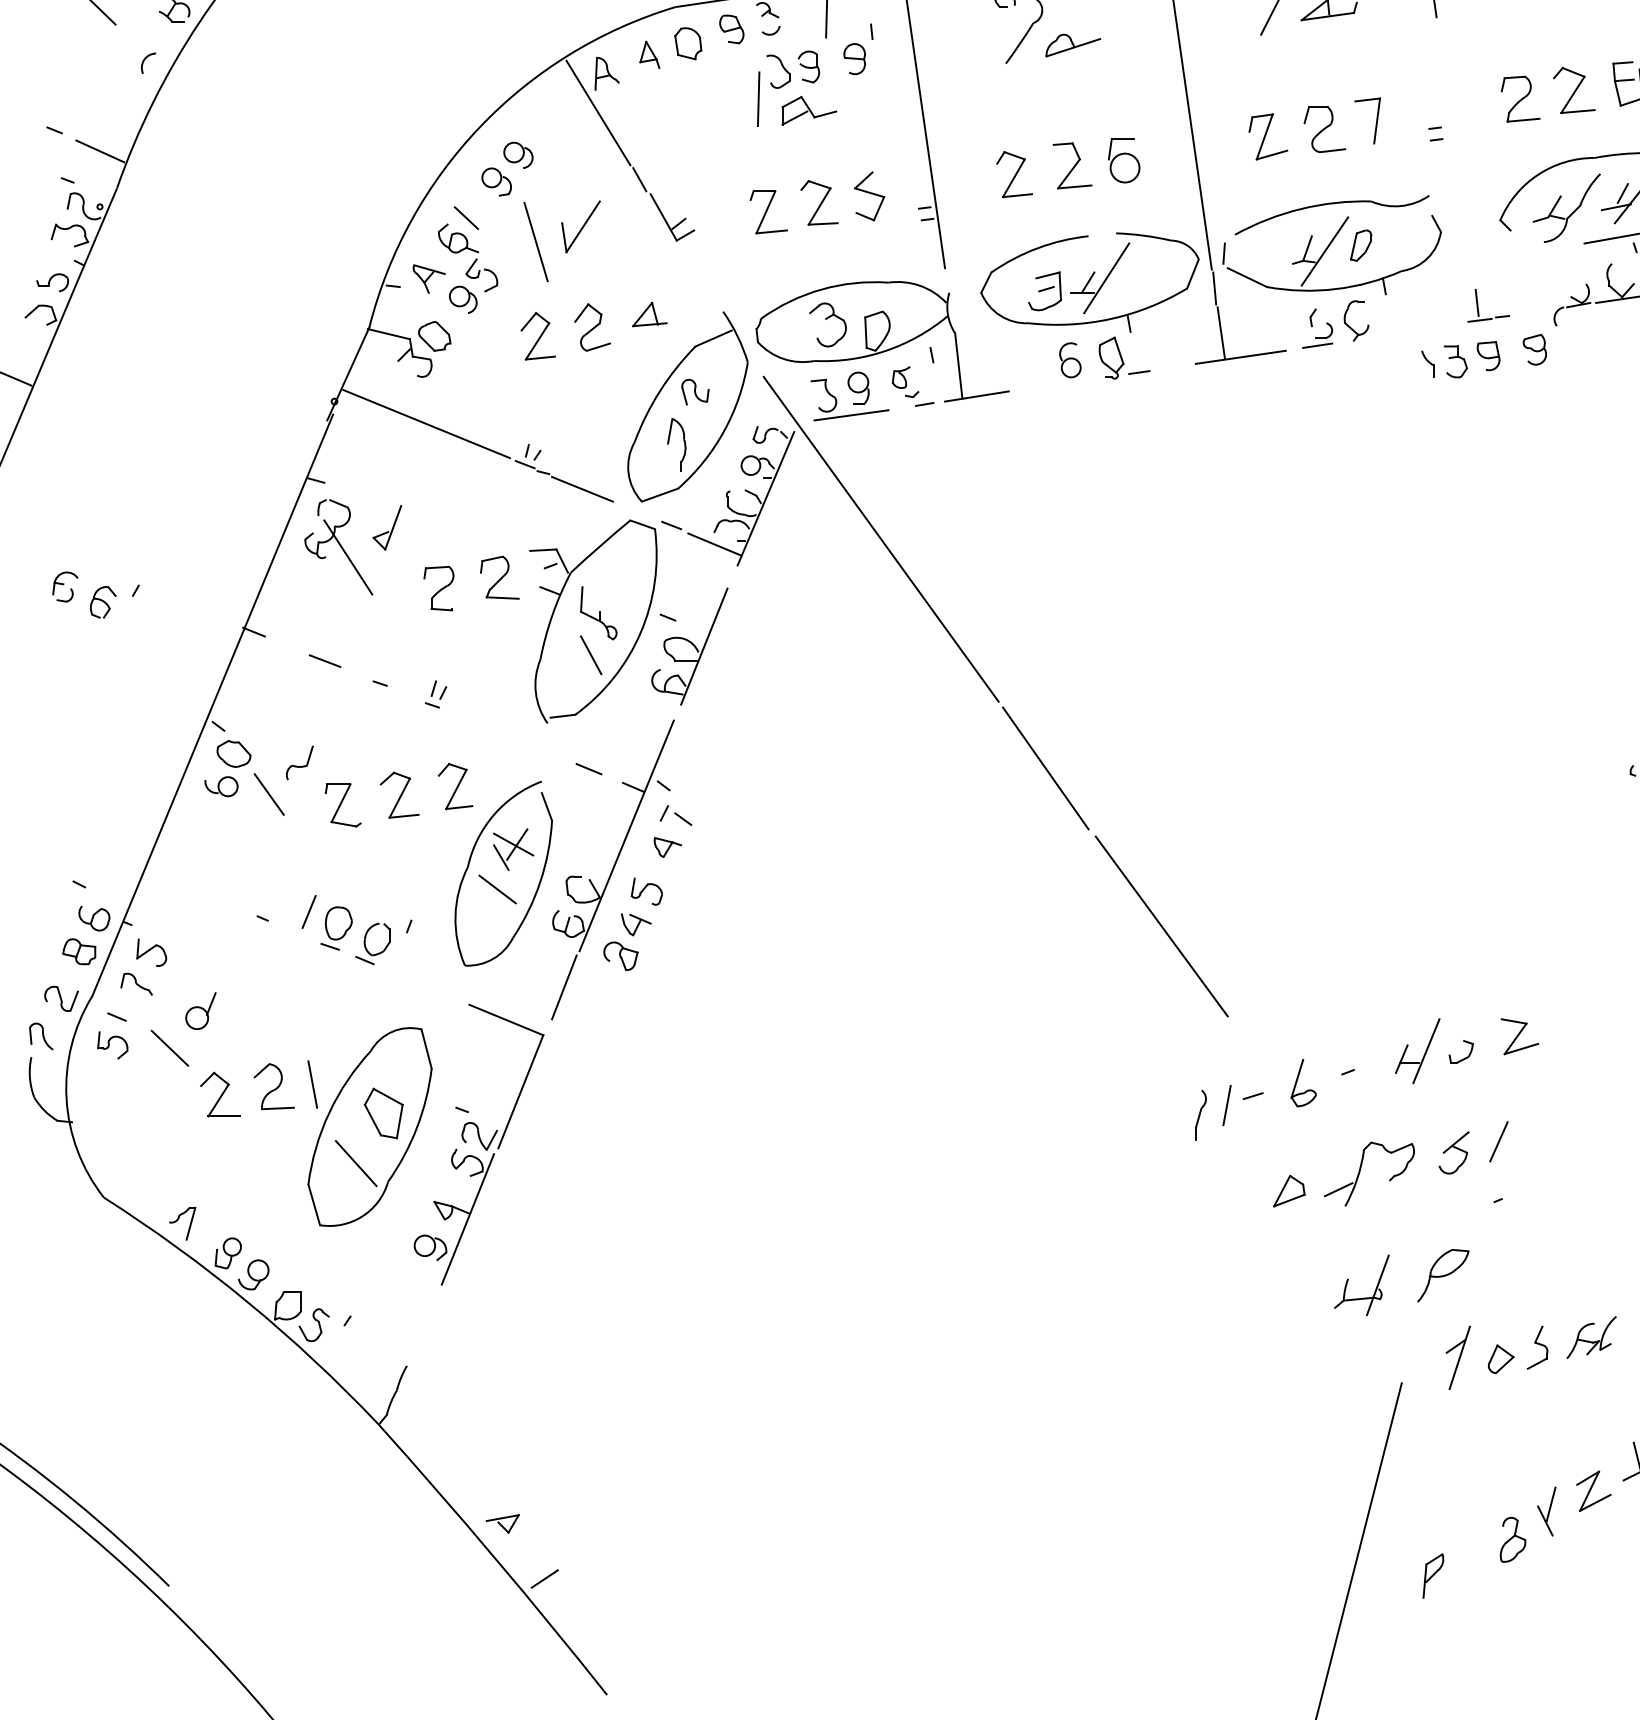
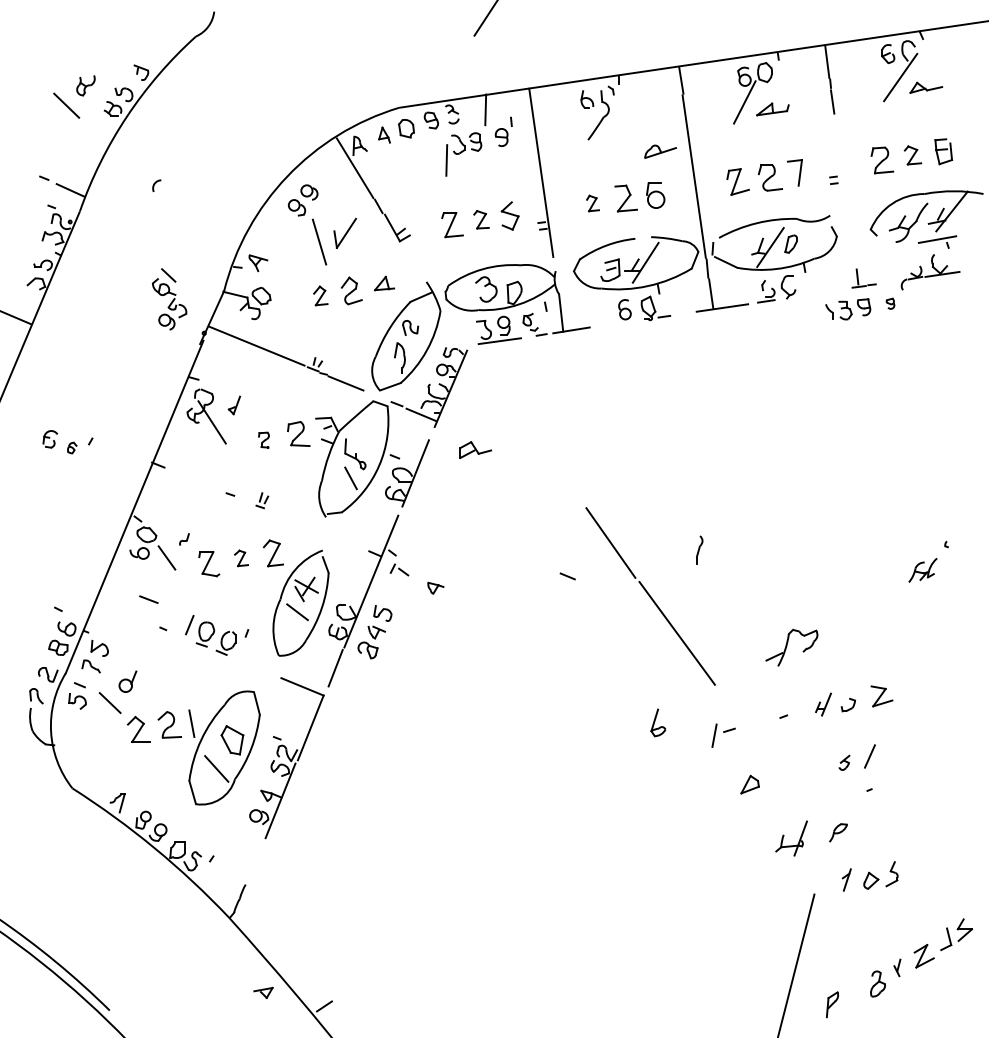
part: (1073, 45) -> (660, 151), moved
arc: (145, 60) -> (155, 184), moved
part: (1573, 90) -> (912, 155), size x0.7
part: (808, 109) -> (475, 449), moved
part: (1013, 174) -> (592, 203), size x0.6
part: (819, 202) -> (481, 219), size x0.7
part: (467, 260) -> (169, 299), moved
part: (537, 335) -> (320, 295), size x0.7
part: (1534, 349) -> (890, 303), size x0.6
part: (387, 527) -> (234, 405), size x0.7
line: (880, 538) -> (516, 411), removed
part: (438, 587) -> (263, 439), size x0.6
part: (103, 601) -> (72, 447), size x0.6
line: (324, 660) -> (148, 599), moved
part: (299, 762) -> (184, 539), size x0.6
line: (588, 769) -> (567, 576), moved
part: (399, 795) -> (241, 558), size x0.6
part: (667, 846) -> (435, 587), moved
part: (1417, 1050) -> (823, 704), size x0.6
part: (1303, 1082) -> (658, 722), moved
part: (1200, 1113) -> (699, 549), moved
part: (1454, 1152) -> (844, 762), size x0.6
part: (1368, 1173) -> (791, 647), moved
part: (1443, 1274) -> (838, 832), size x0.6
part: (1590, 1337) -> (922, 570), moved
part: (1457, 1356) -> (846, 879), size x0.6
part: (1547, 1510) -> (897, 967), size x0.6
part: (502, 1523) -> (263, 992), moved

